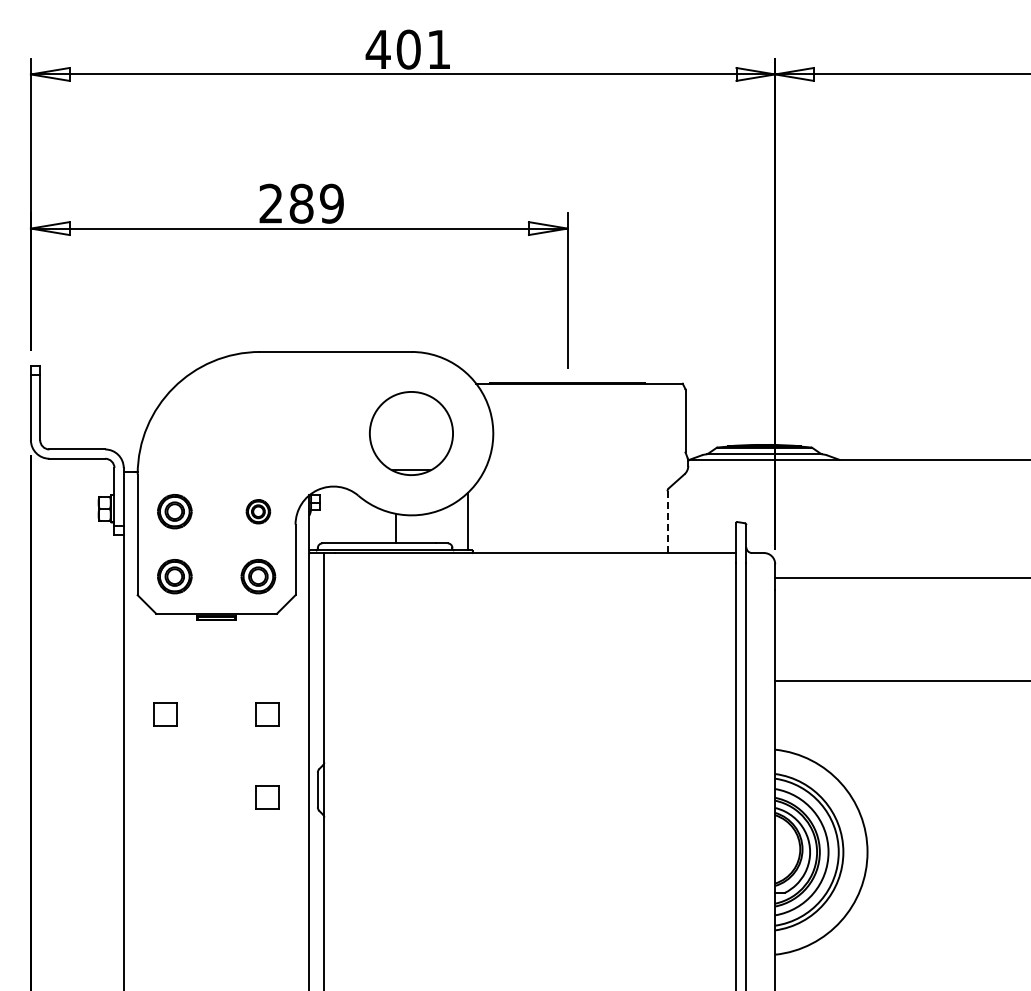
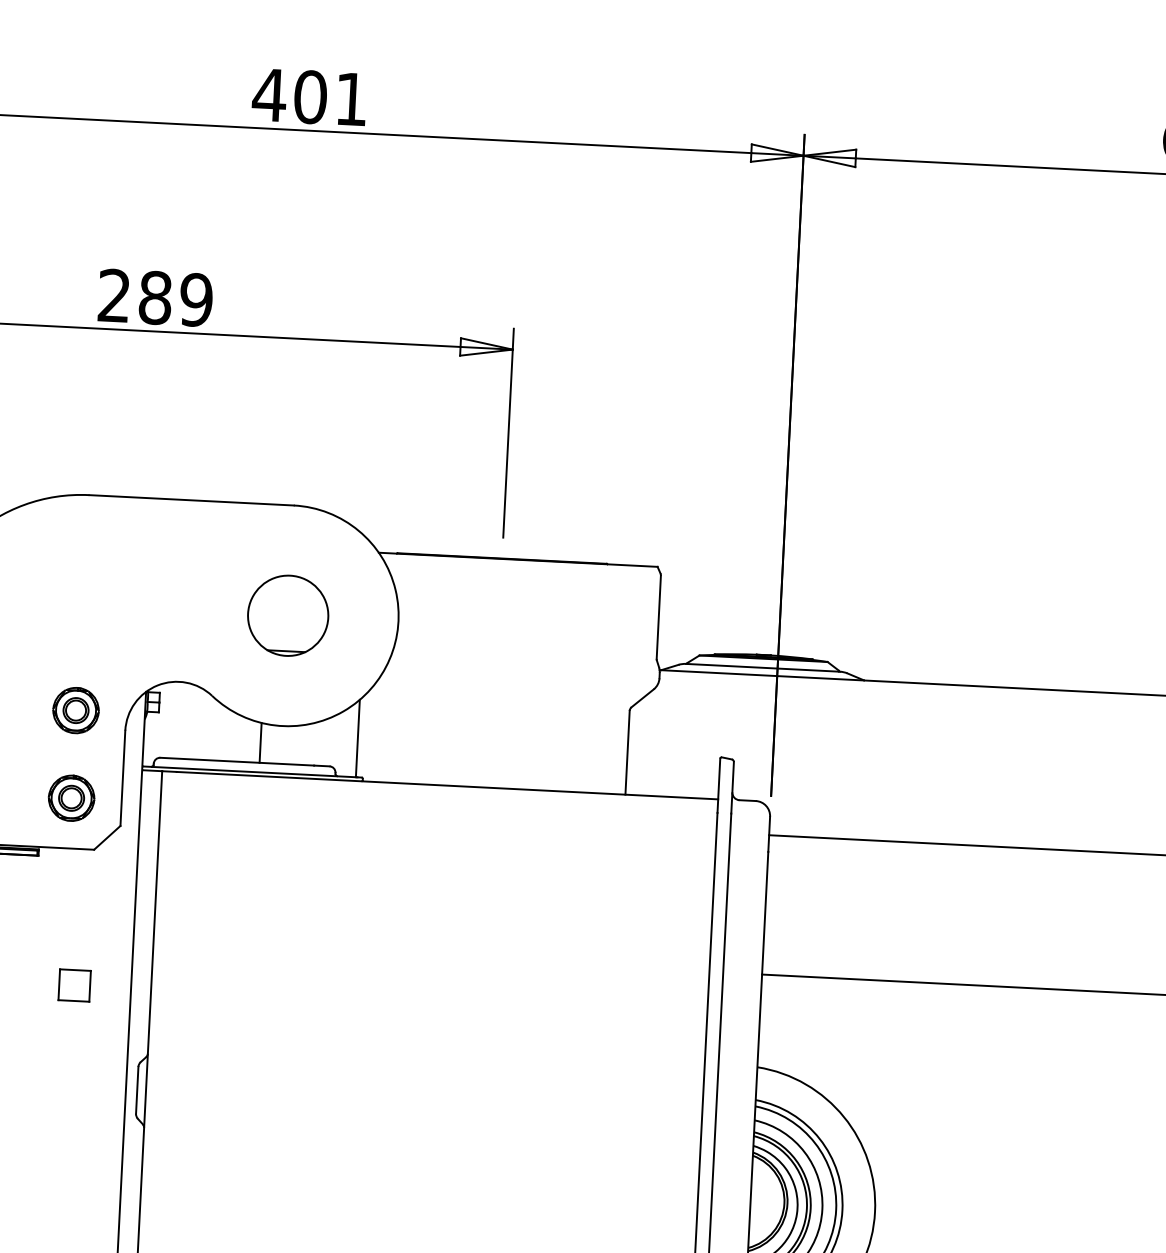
part: (411, 433) -> (288, 615), size x0.71
part: (258, 511) -> (76, 710), size x1.43
line: (667, 521) -> (627, 751), dashed -> solid
part: (267, 797) -> (68, 1097), removed

